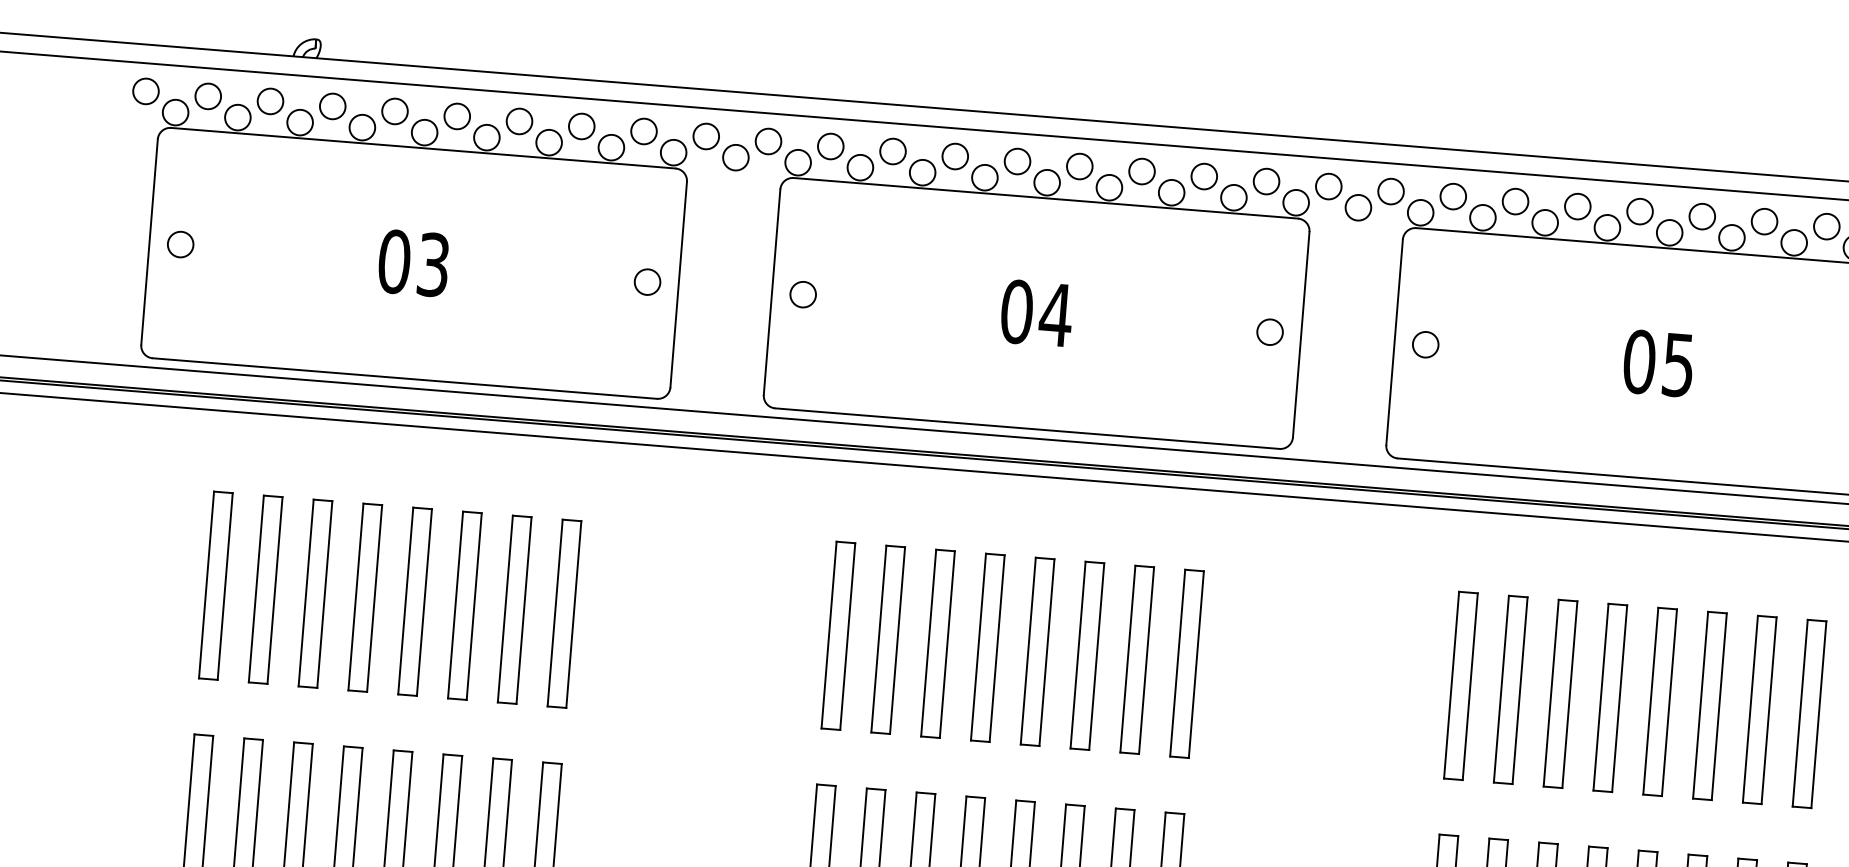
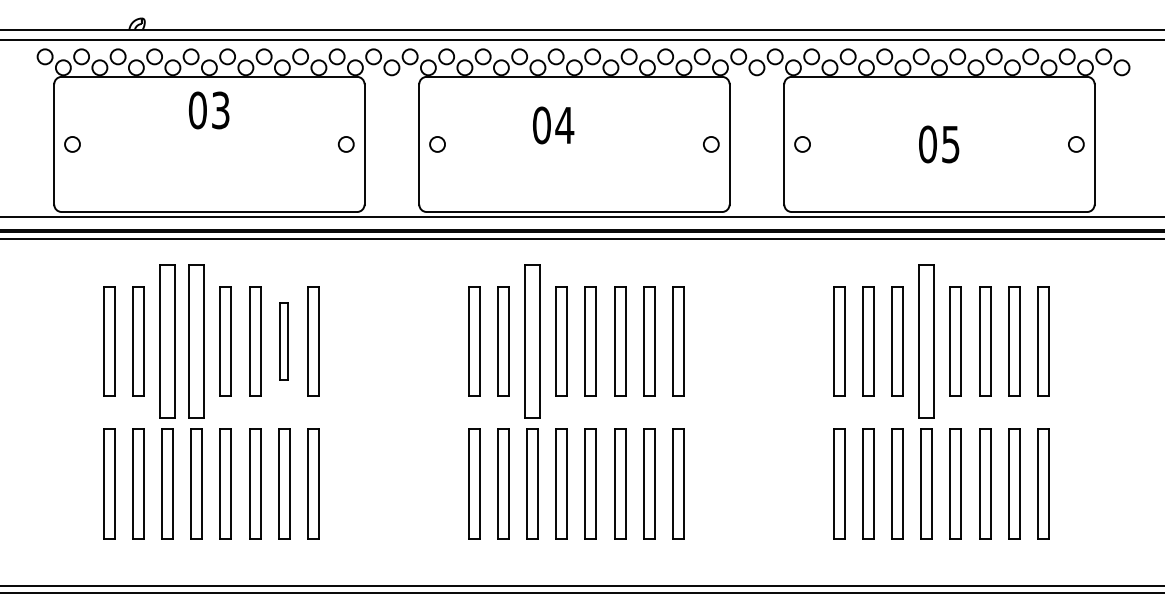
text: (414, 263) -> (209, 110), moved
text: (1036, 313) -> (553, 125), moved
part: (315, 593) -> (167, 341), size x1.4
part: (365, 597) -> (196, 341), size x1.4
part: (515, 609) -> (284, 341), size x0.7
part: (938, 643) -> (532, 341), size x1.4
part: (1610, 697) -> (926, 341), size x1.4

